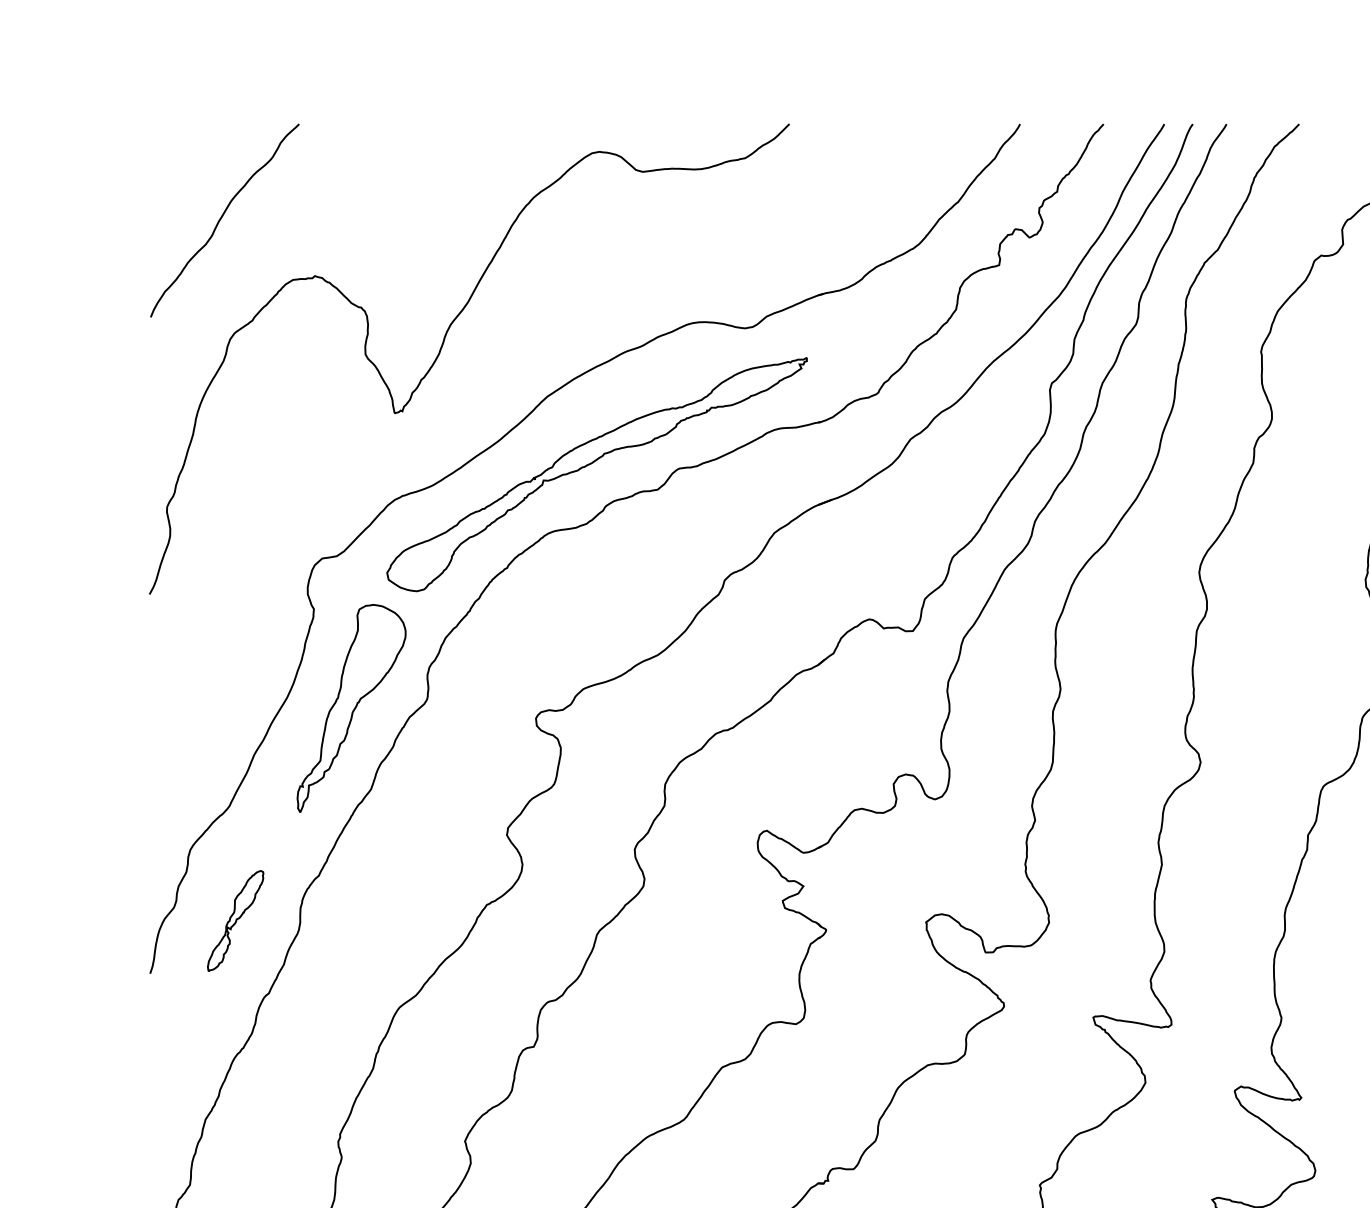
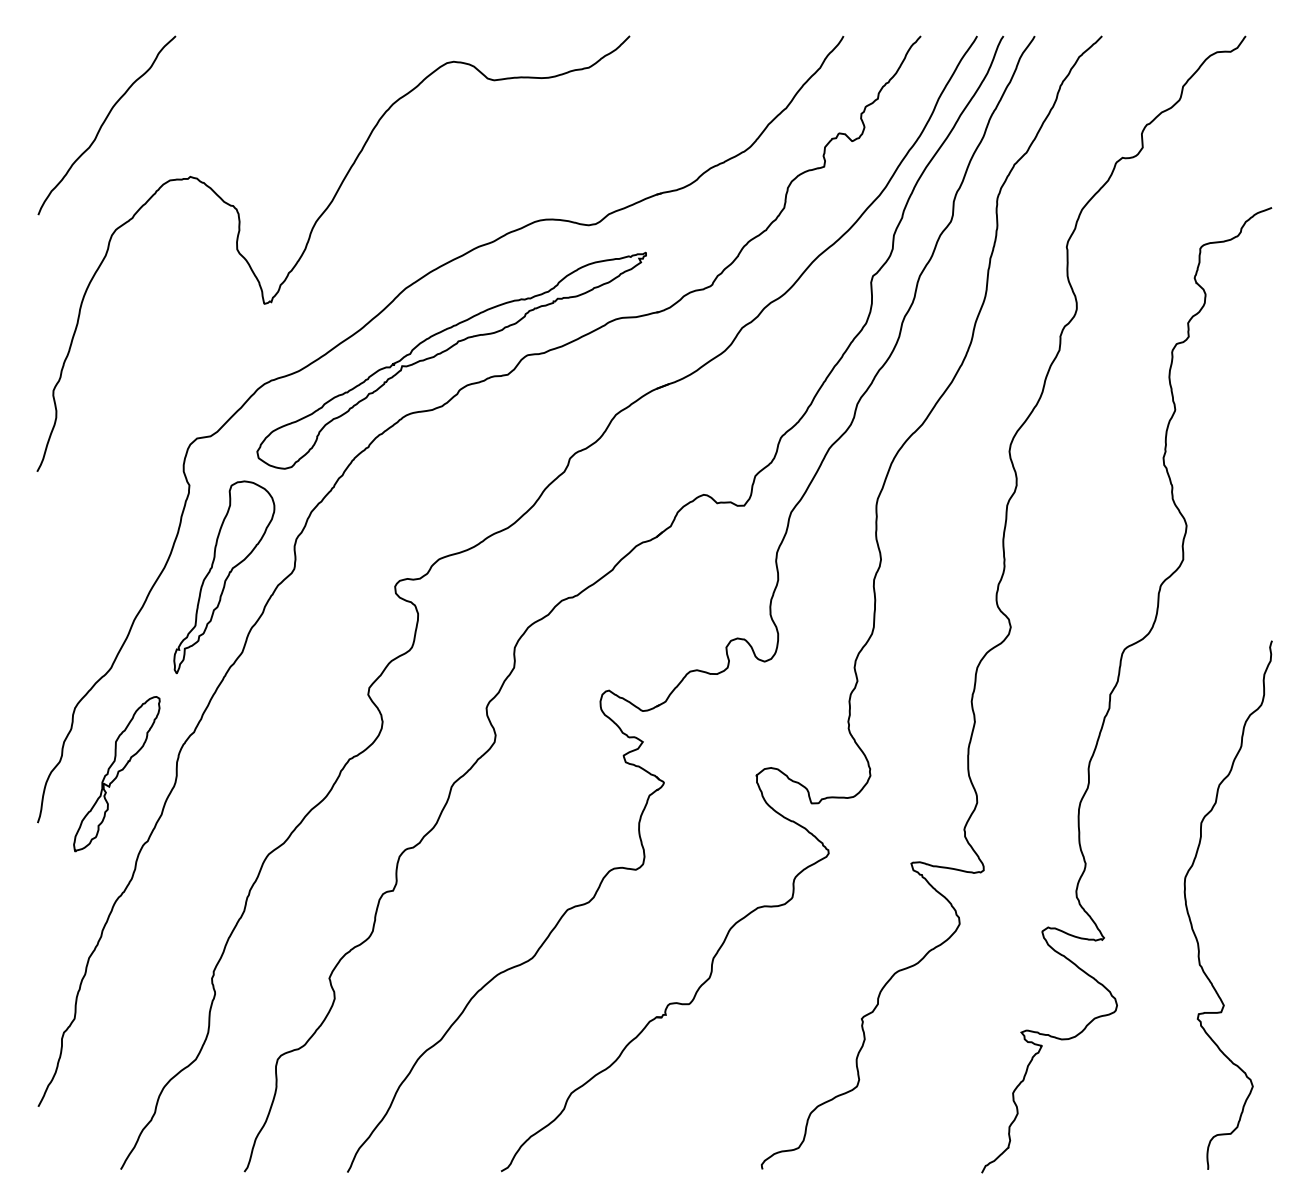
part: (235, 921) -> (116, 774), size x1.67

